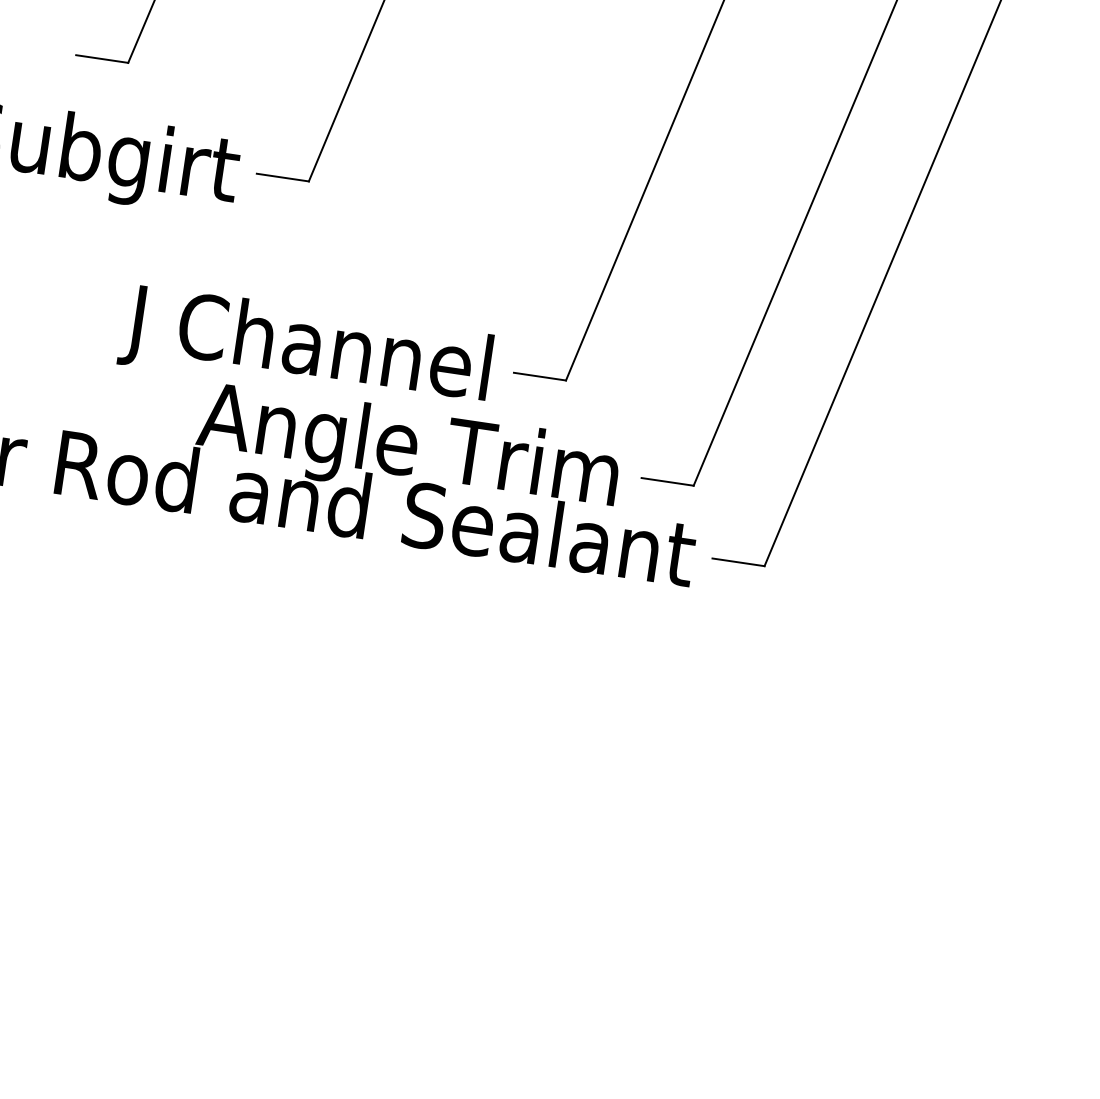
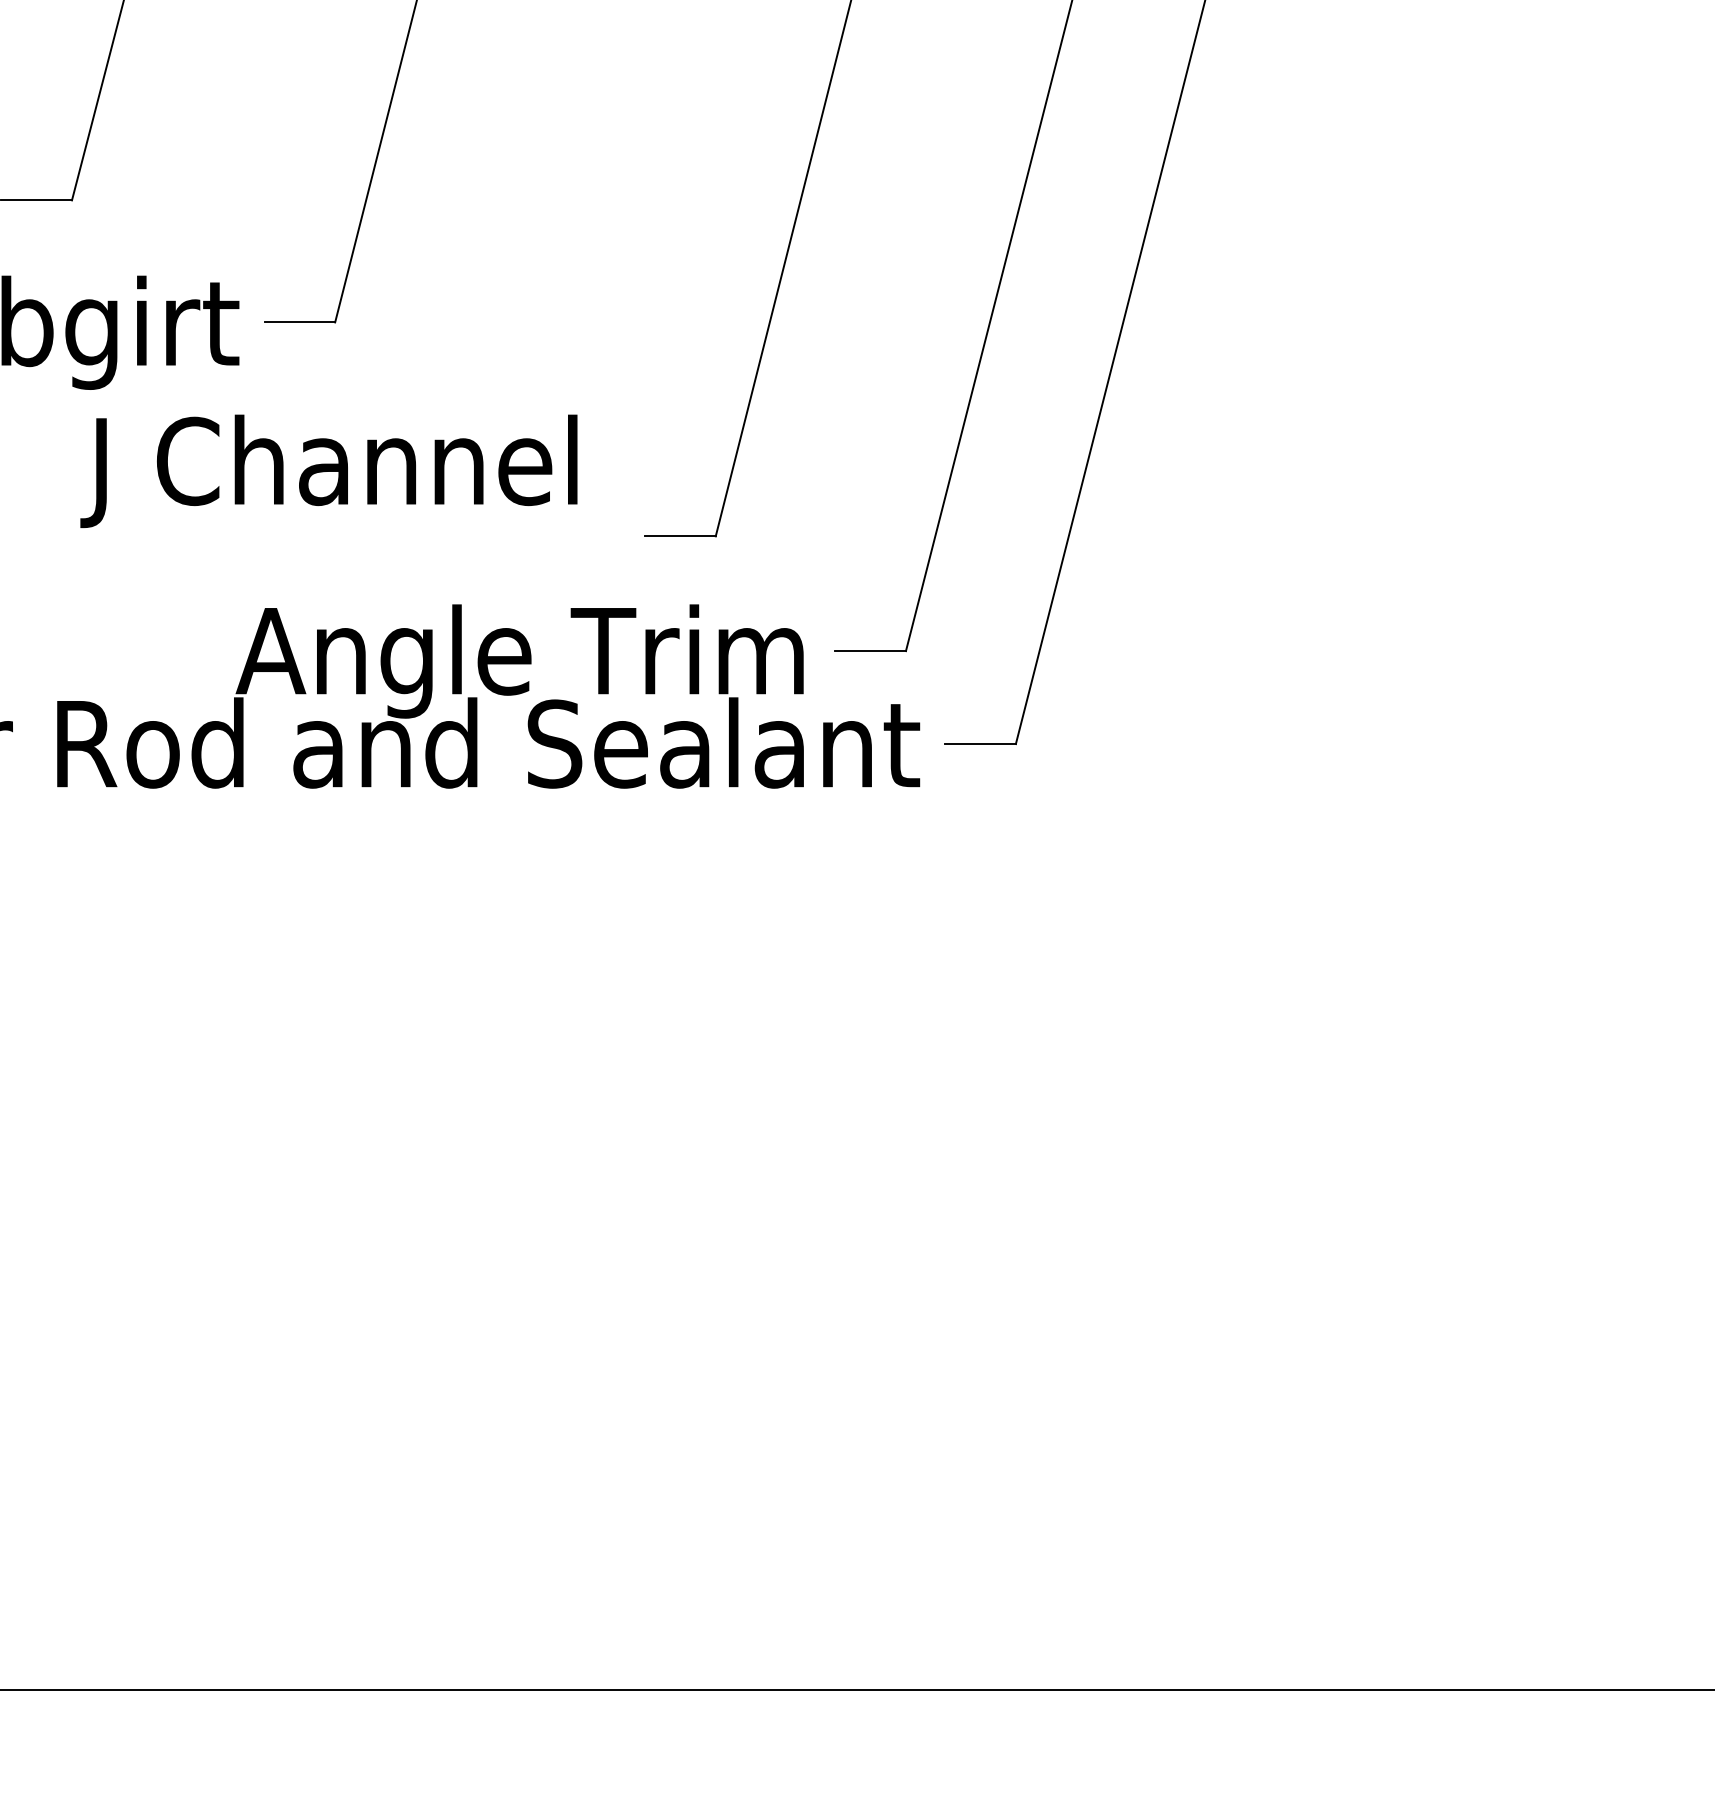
text: (305, 348) -> (328, 470), moved

